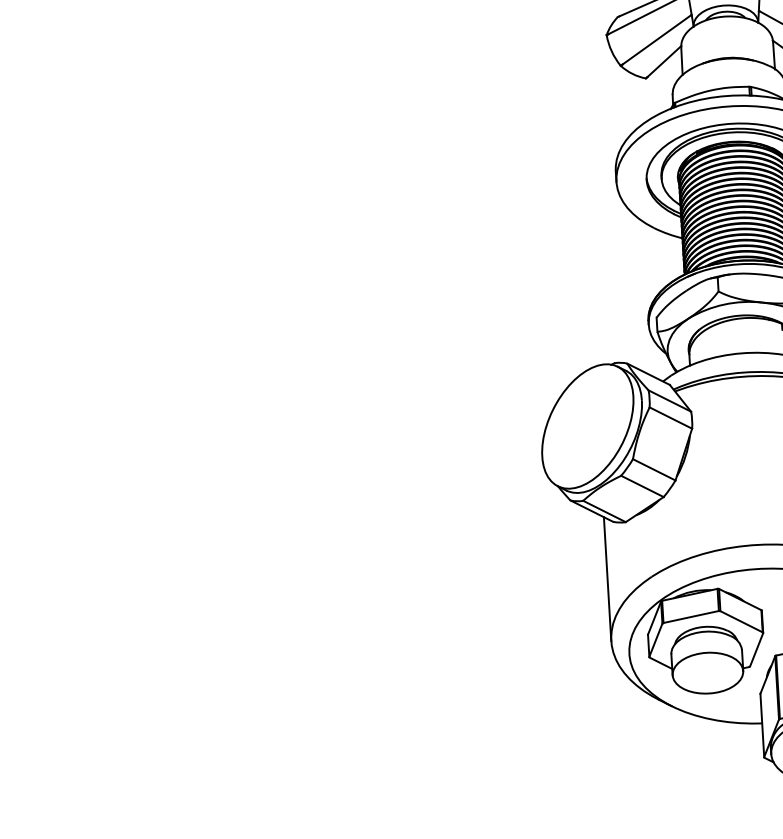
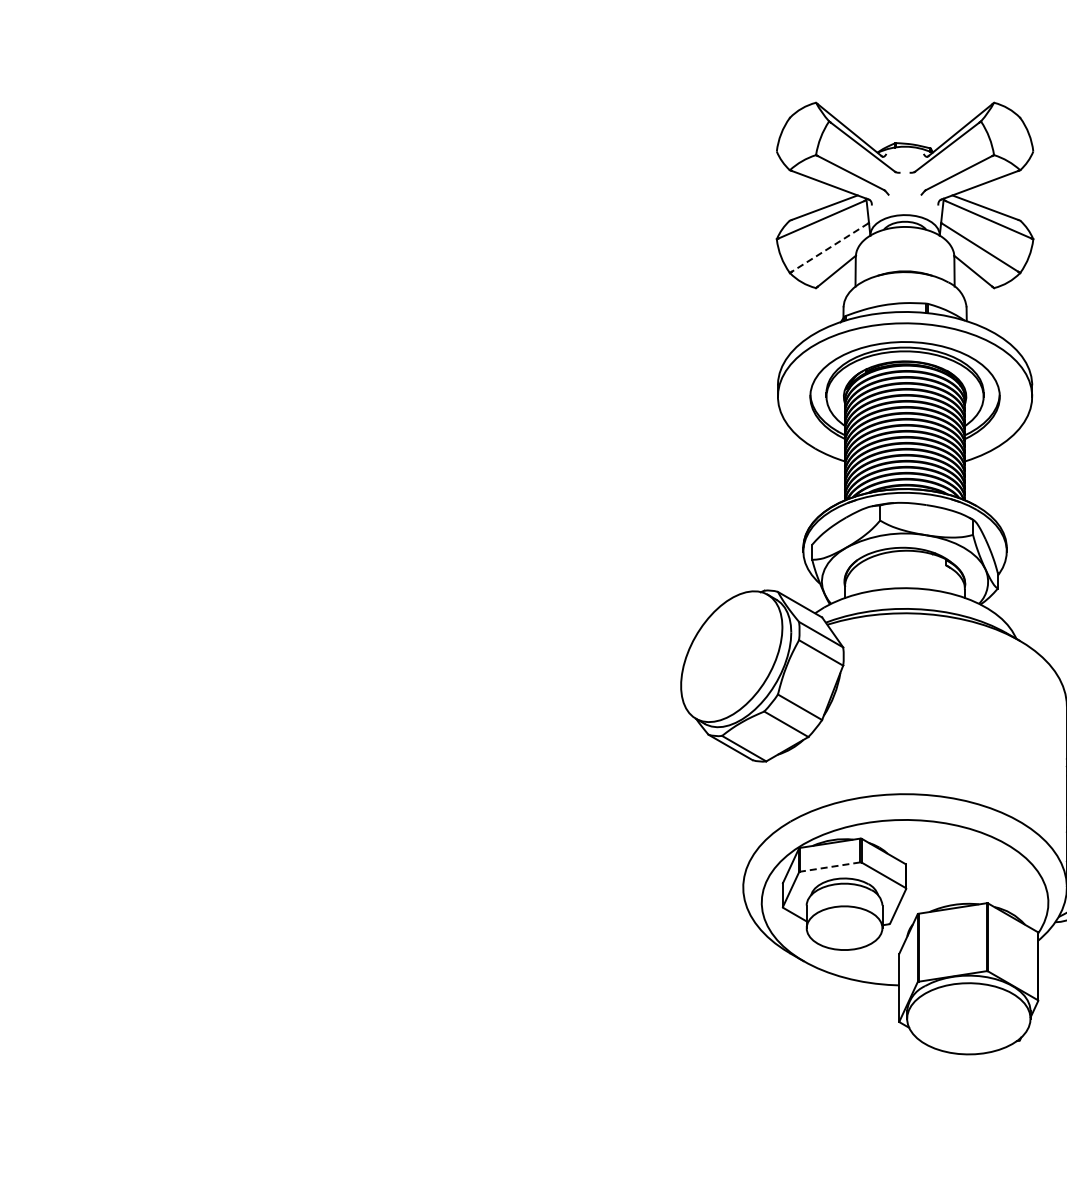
line: (656, 39) -> (829, 247), solid -> dashed
line: (607, 578) -> (743, 820), removed
line: (690, 617) -> (829, 867), solid -> dashed

